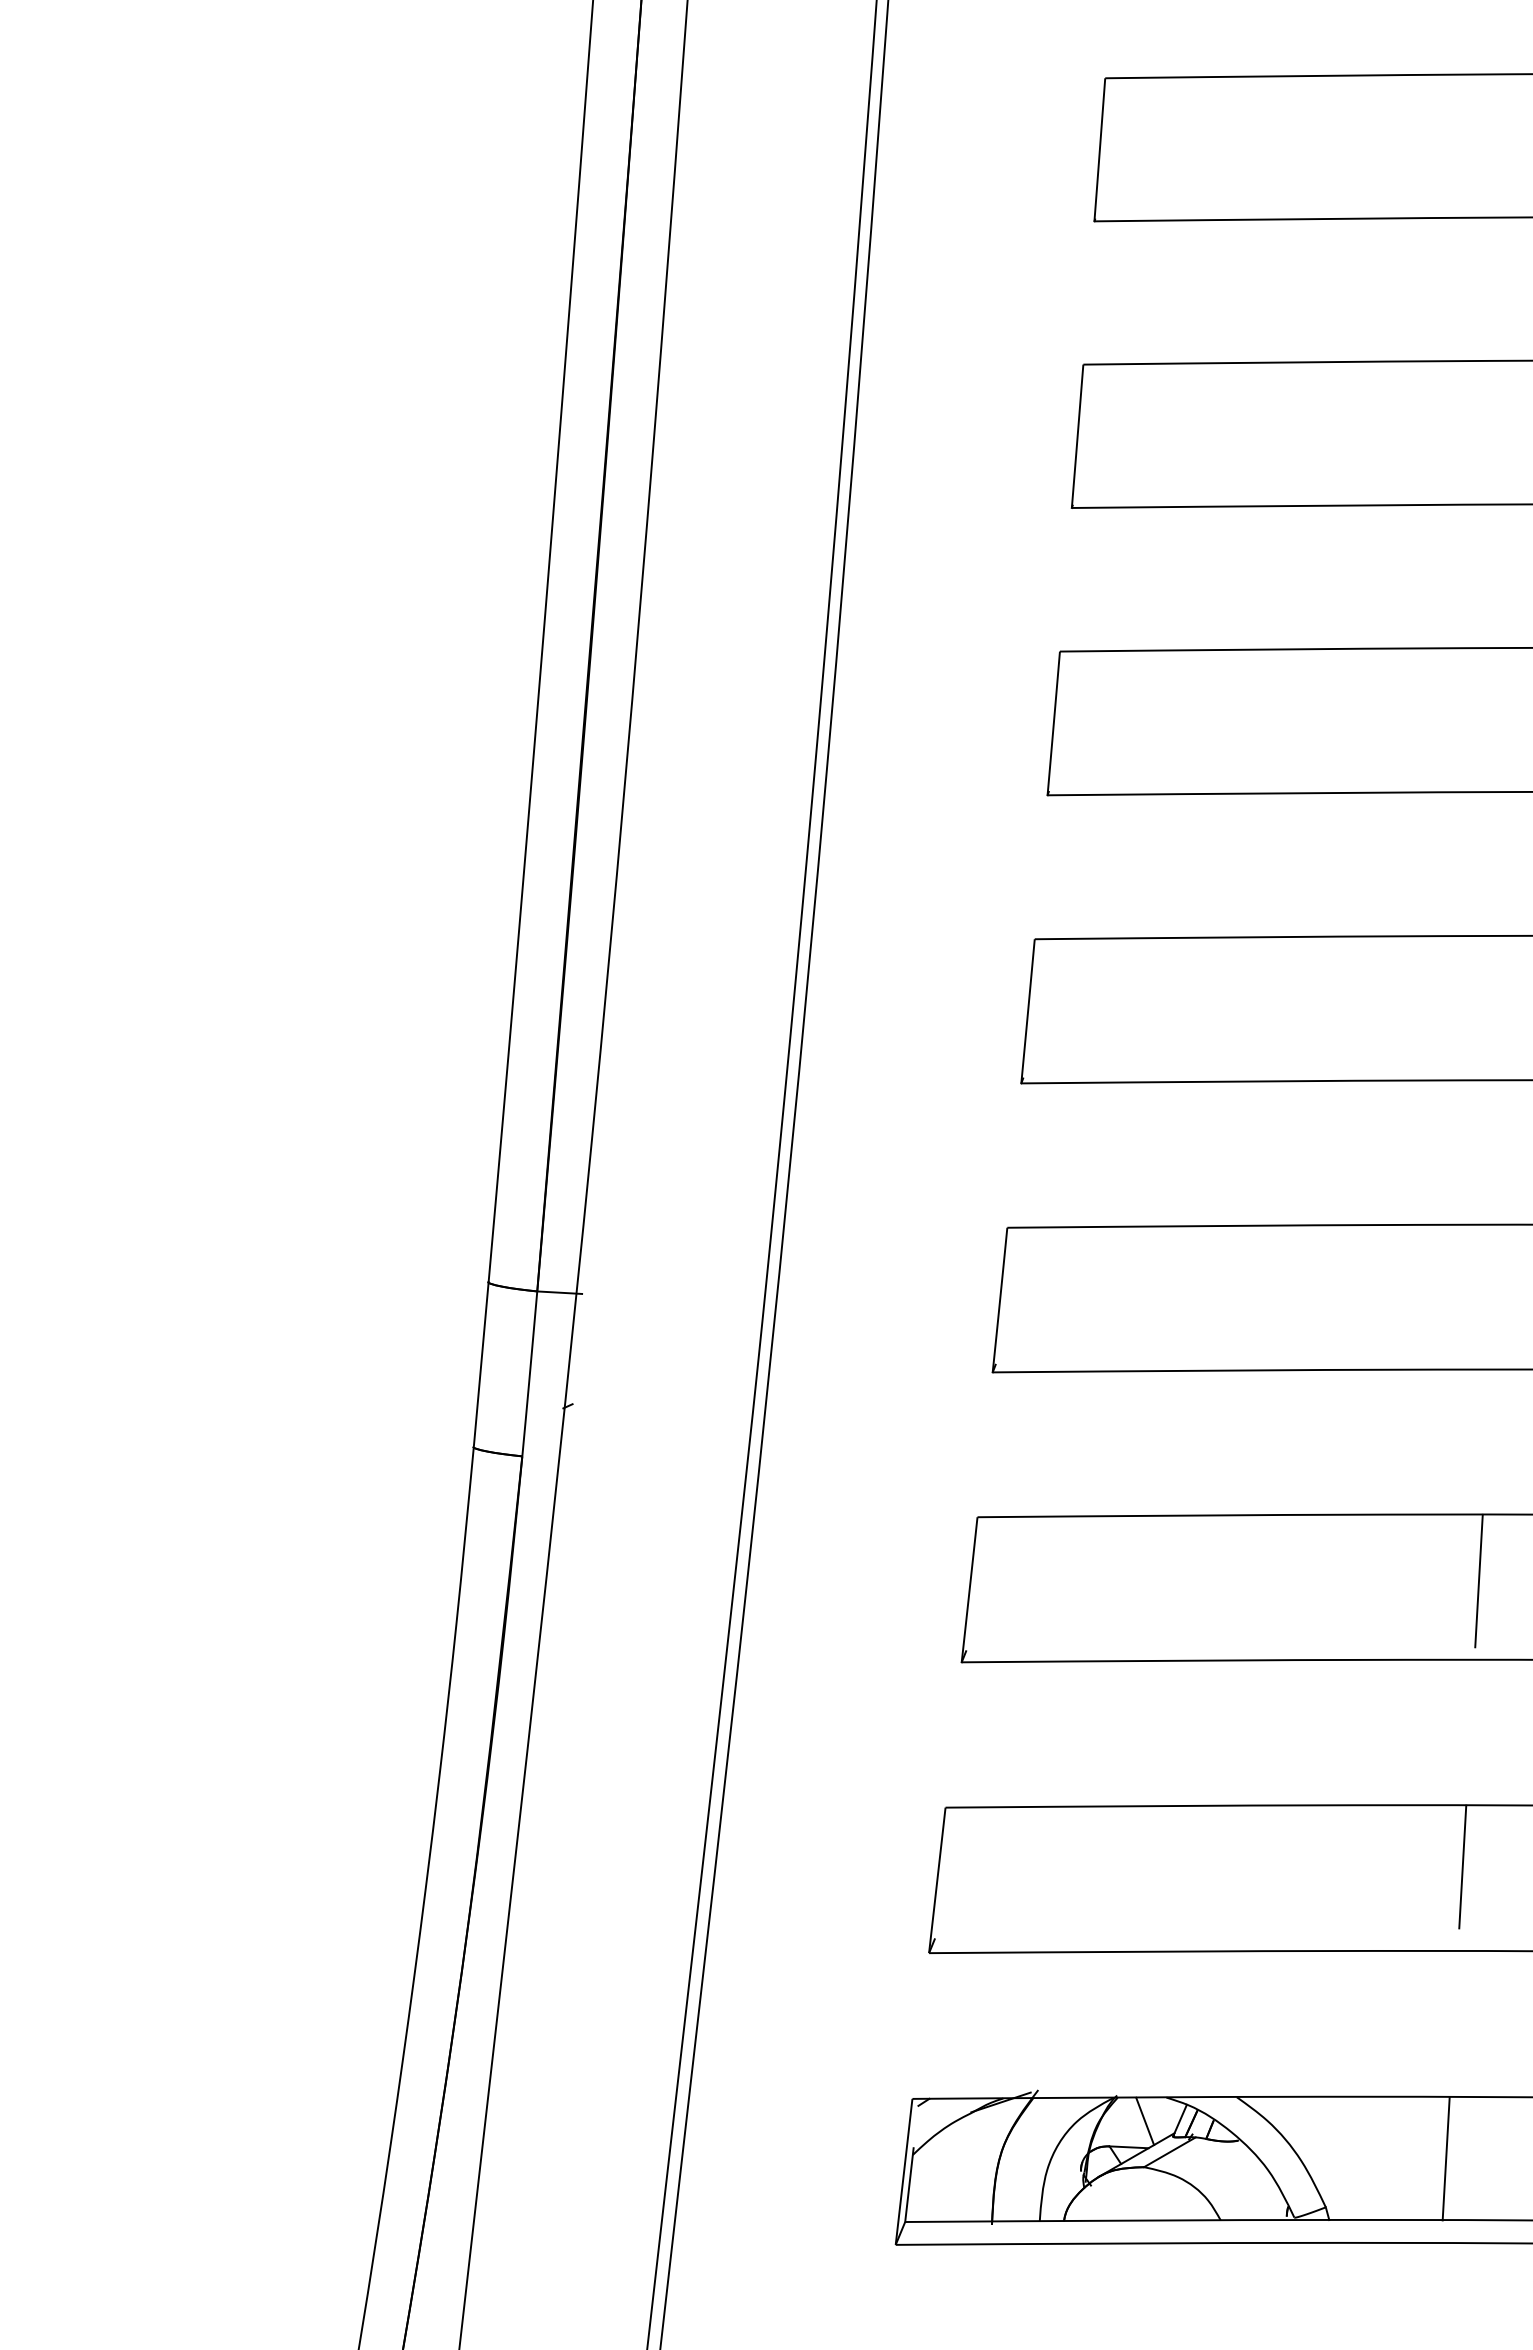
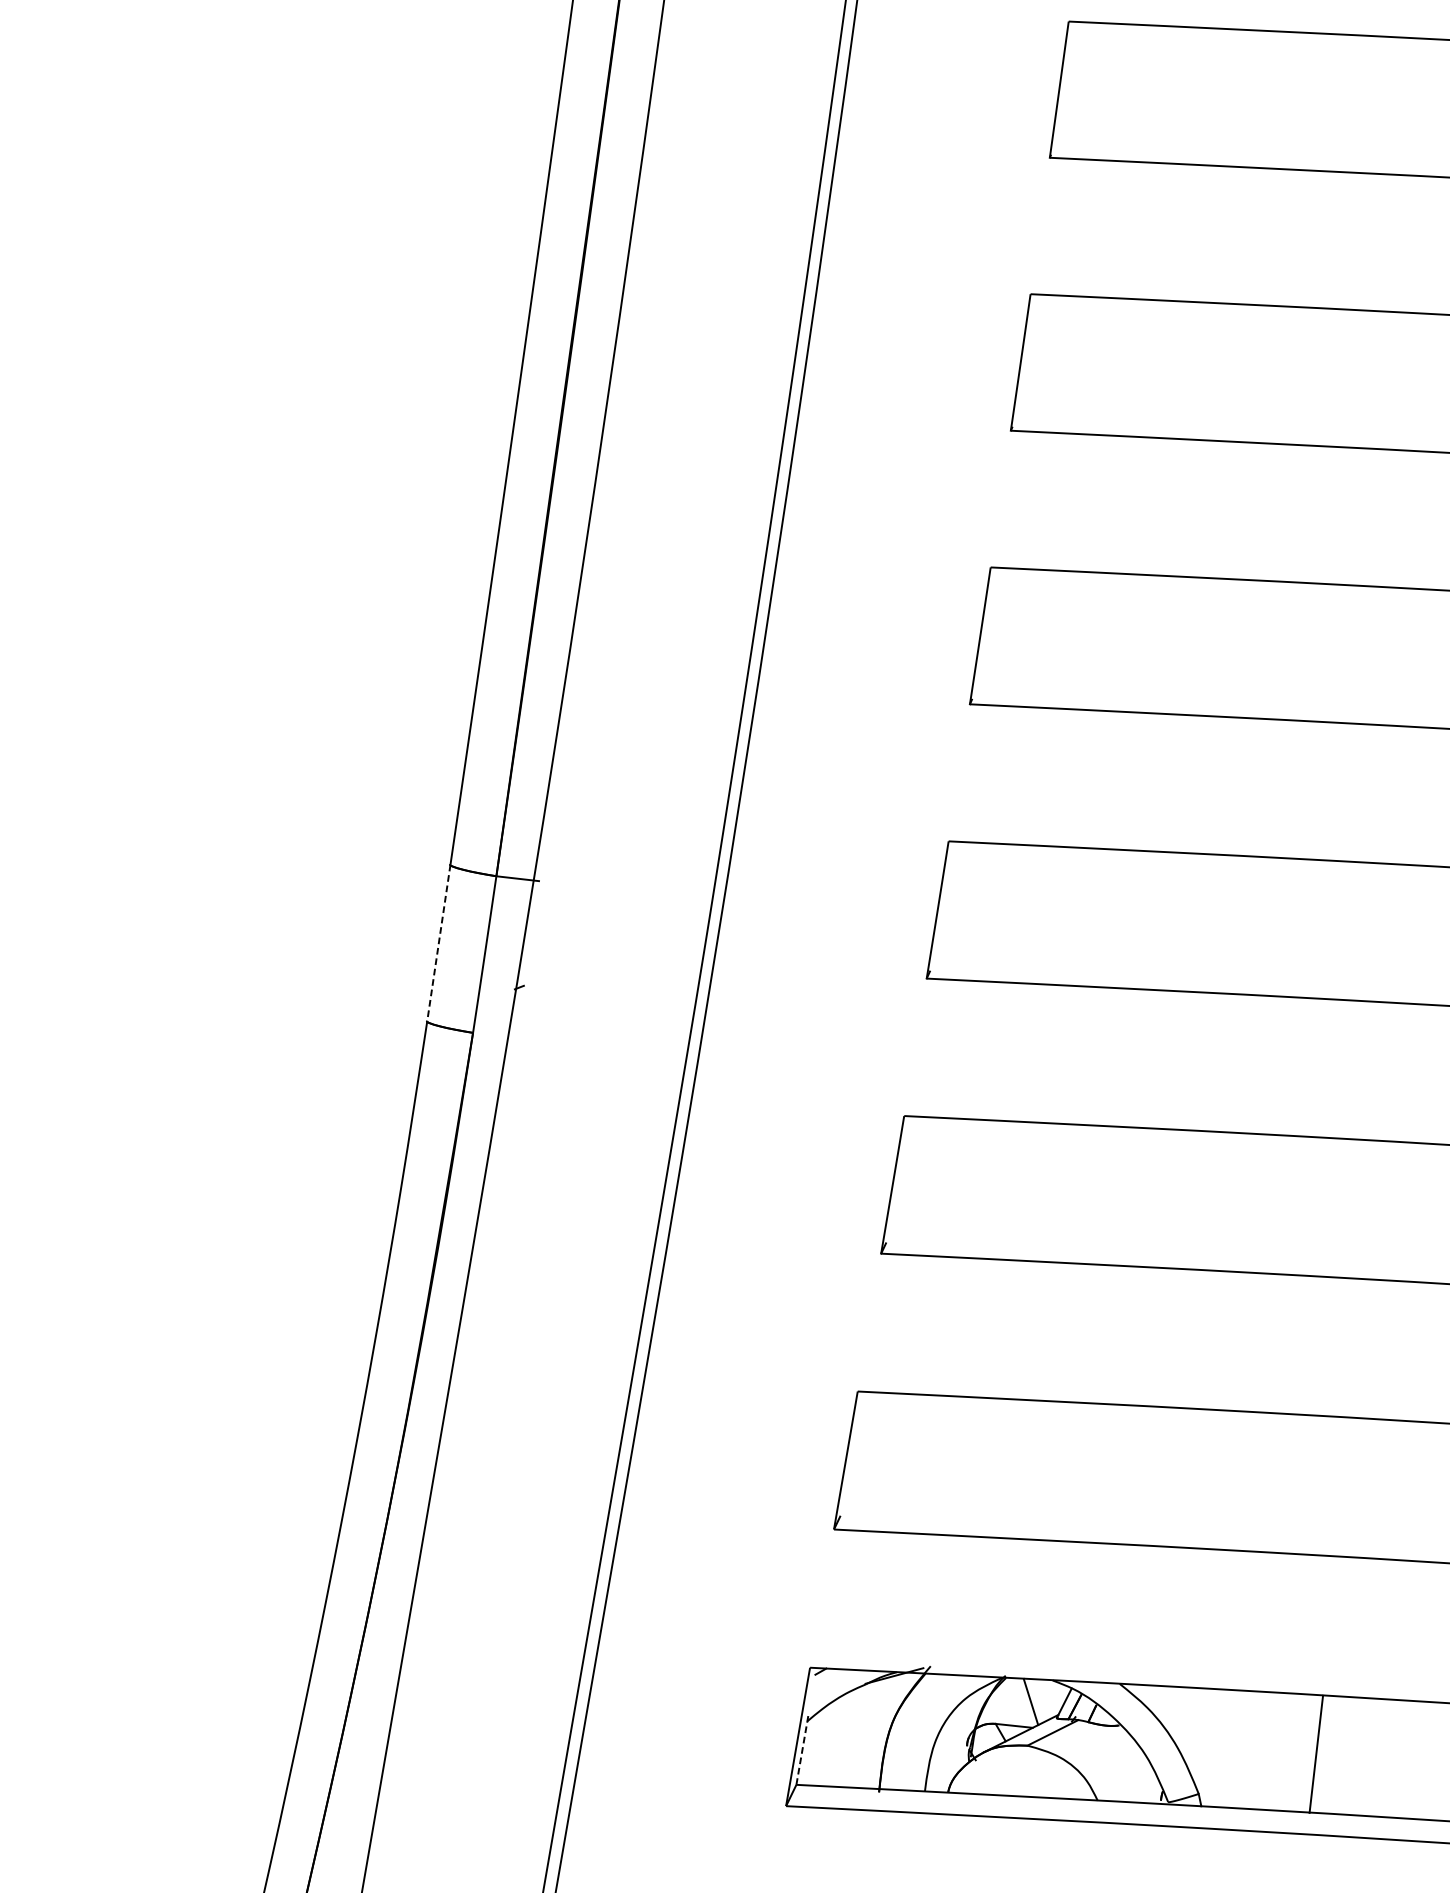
line: (481, 1364) -> (439, 942), solid -> dashed
line: (1478, 1580) -> (1379, 1204), removed
line: (1462, 1866) -> (1347, 1476), removed
line: (909, 2184) -> (802, 1749), solid -> dashed

